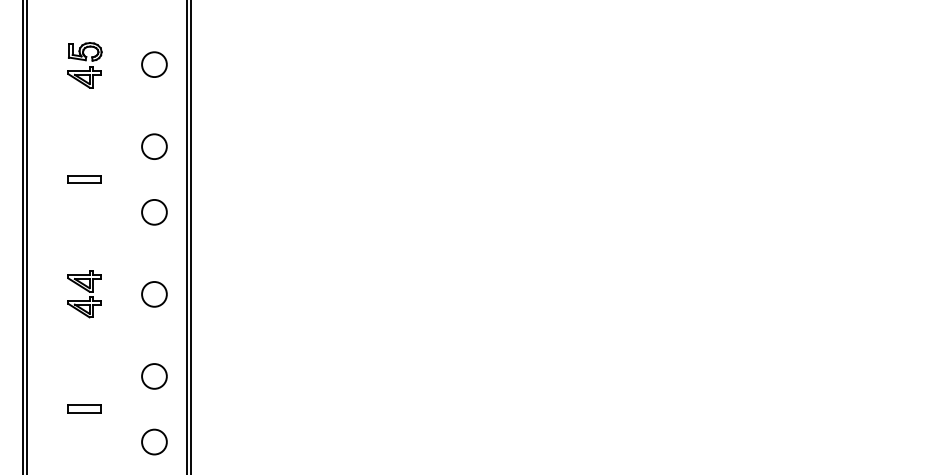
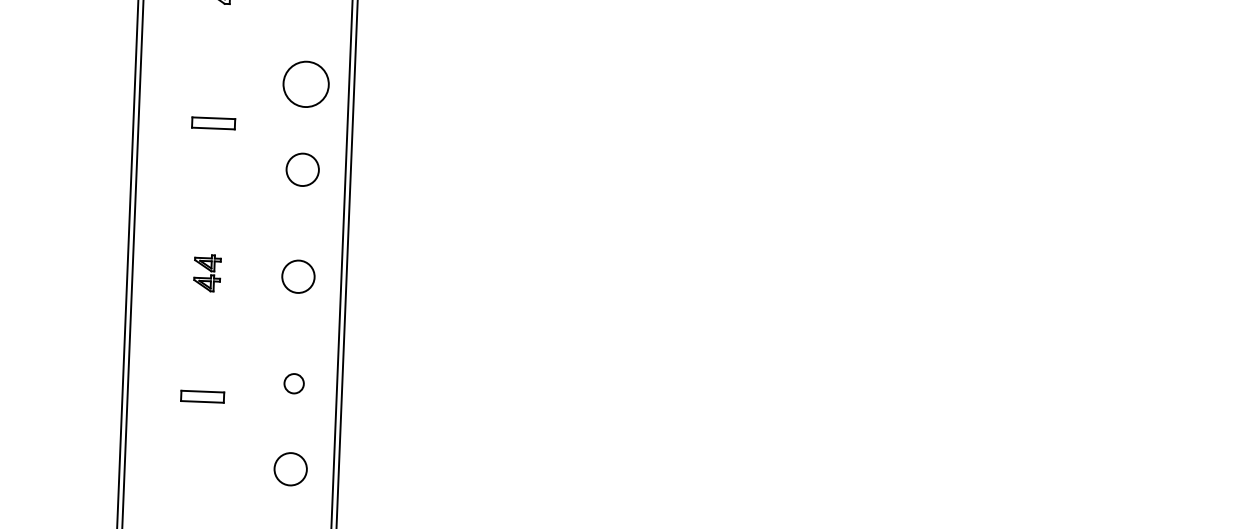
circle: (154, 146) -> (306, 84), size x1.4
part: (84, 294) -> (207, 273), size x0.6
circle: (154, 376) -> (294, 383), size x0.6
part: (84, 408) -> (202, 395), moved

